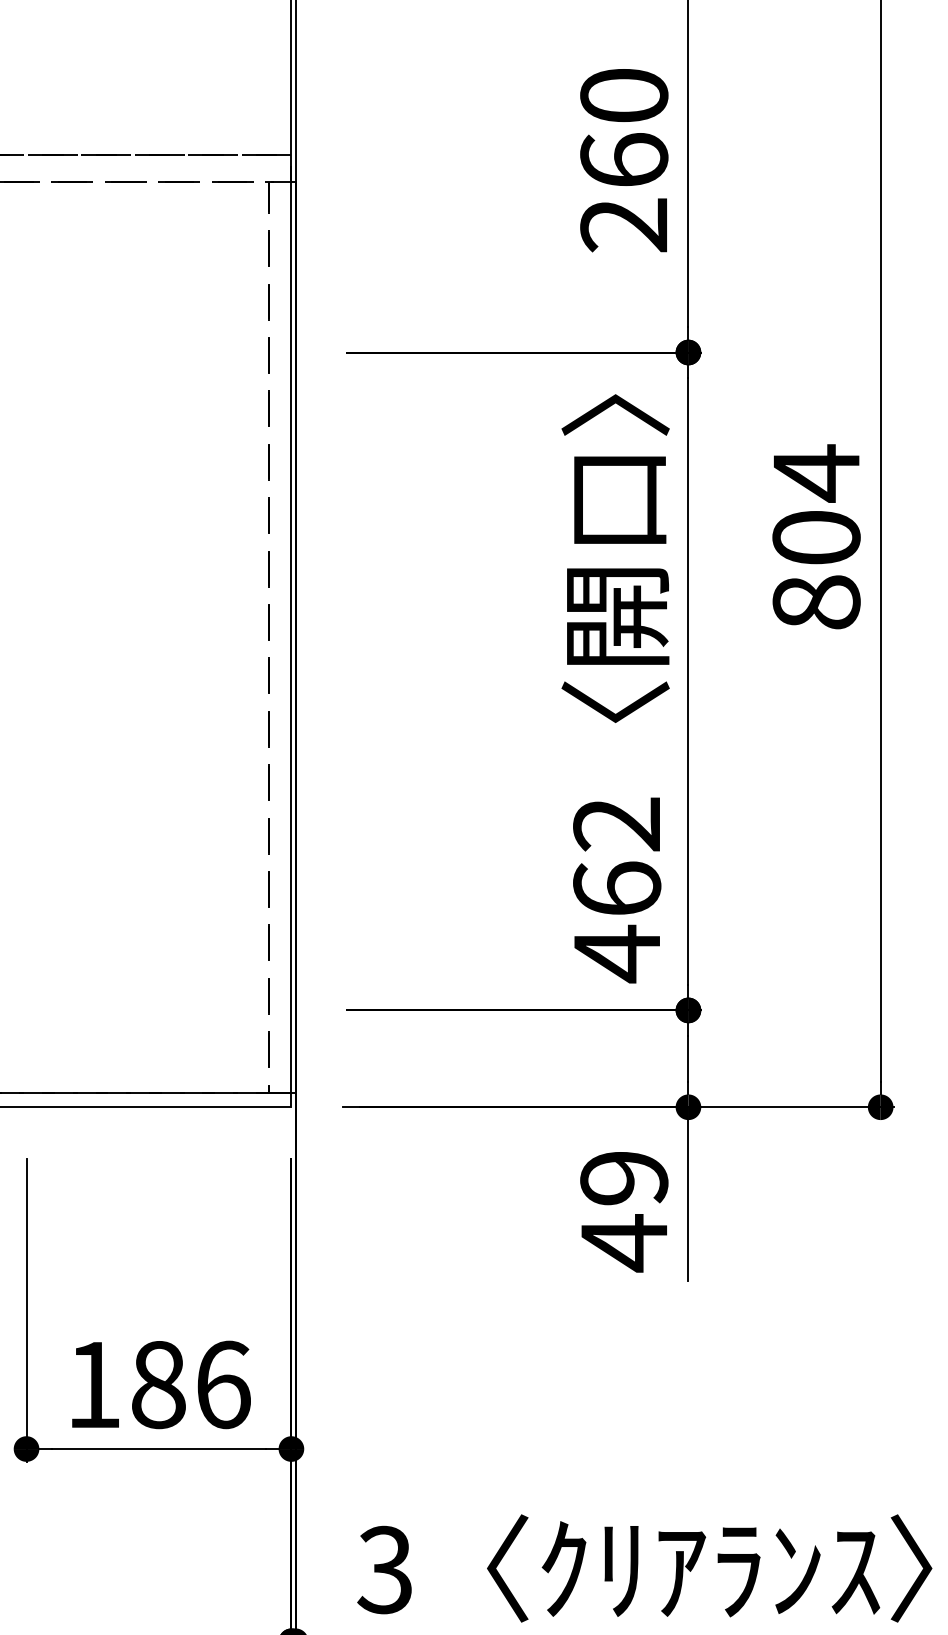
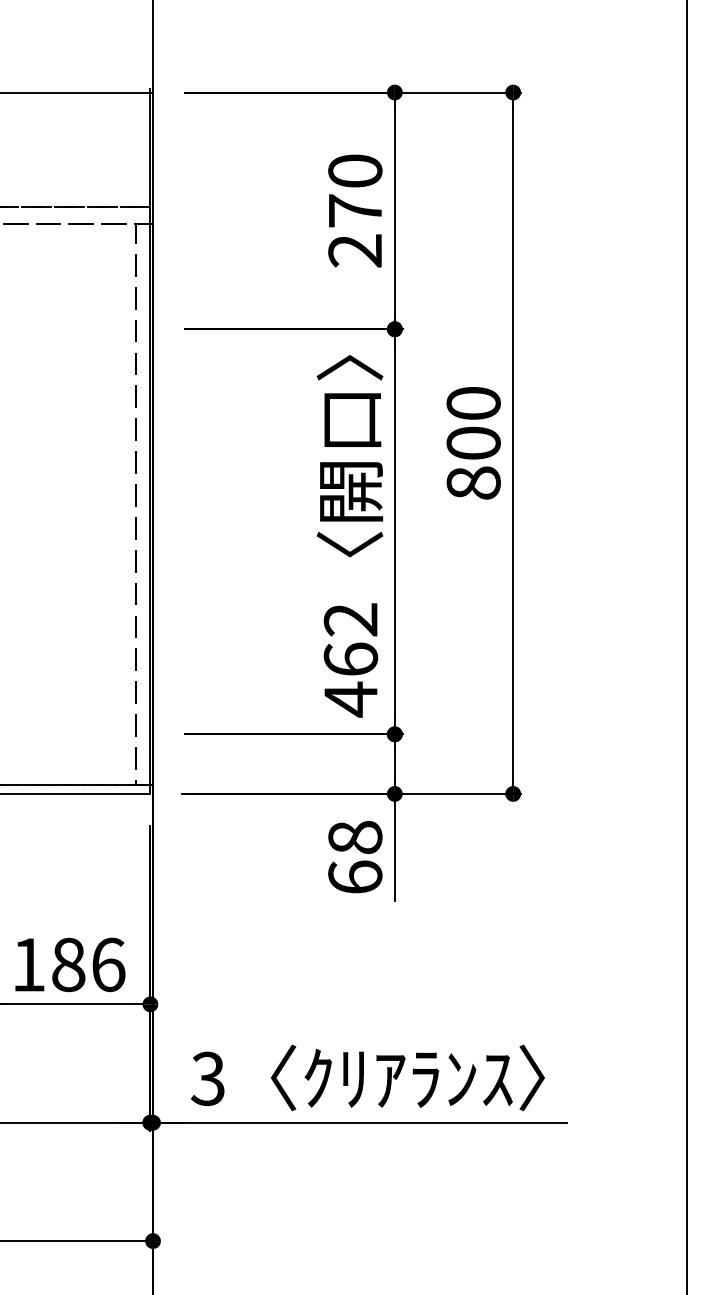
text: (624, 159) -> (355, 210), 260 -> 270
text: (816, 473) -> (473, 403), 804 -> 800
text: (624, 1212) -> (355, 858), 49 -> 68

